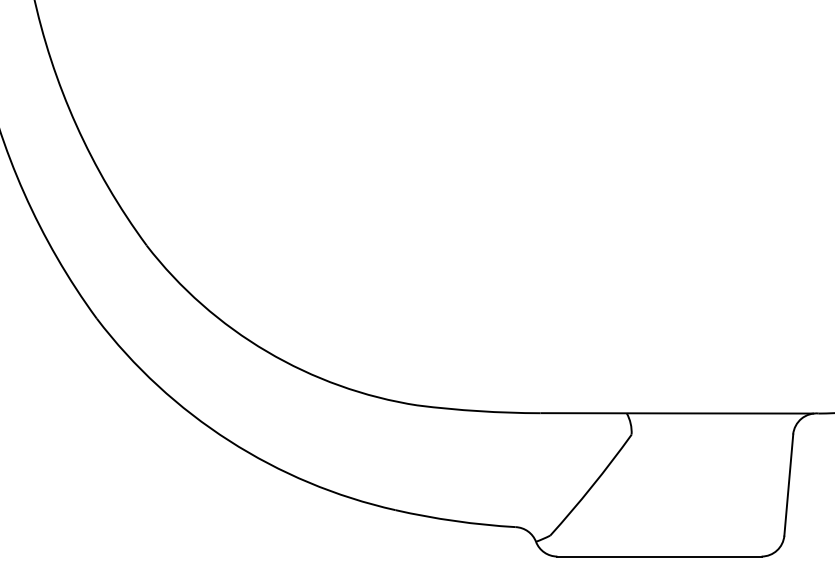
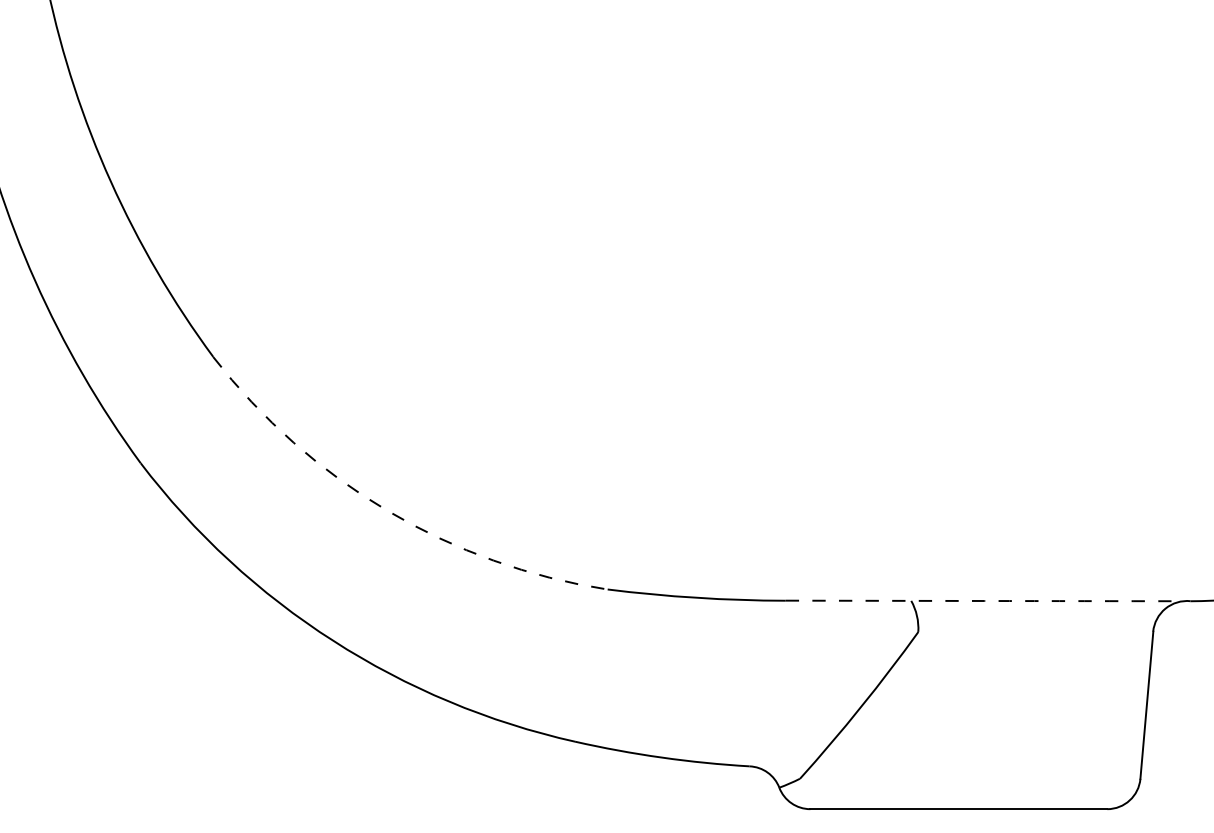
arc: (266, 351) -> (387, 511), solid -> dashed
arc: (677, 413) -> (985, 601), solid -> dashed

